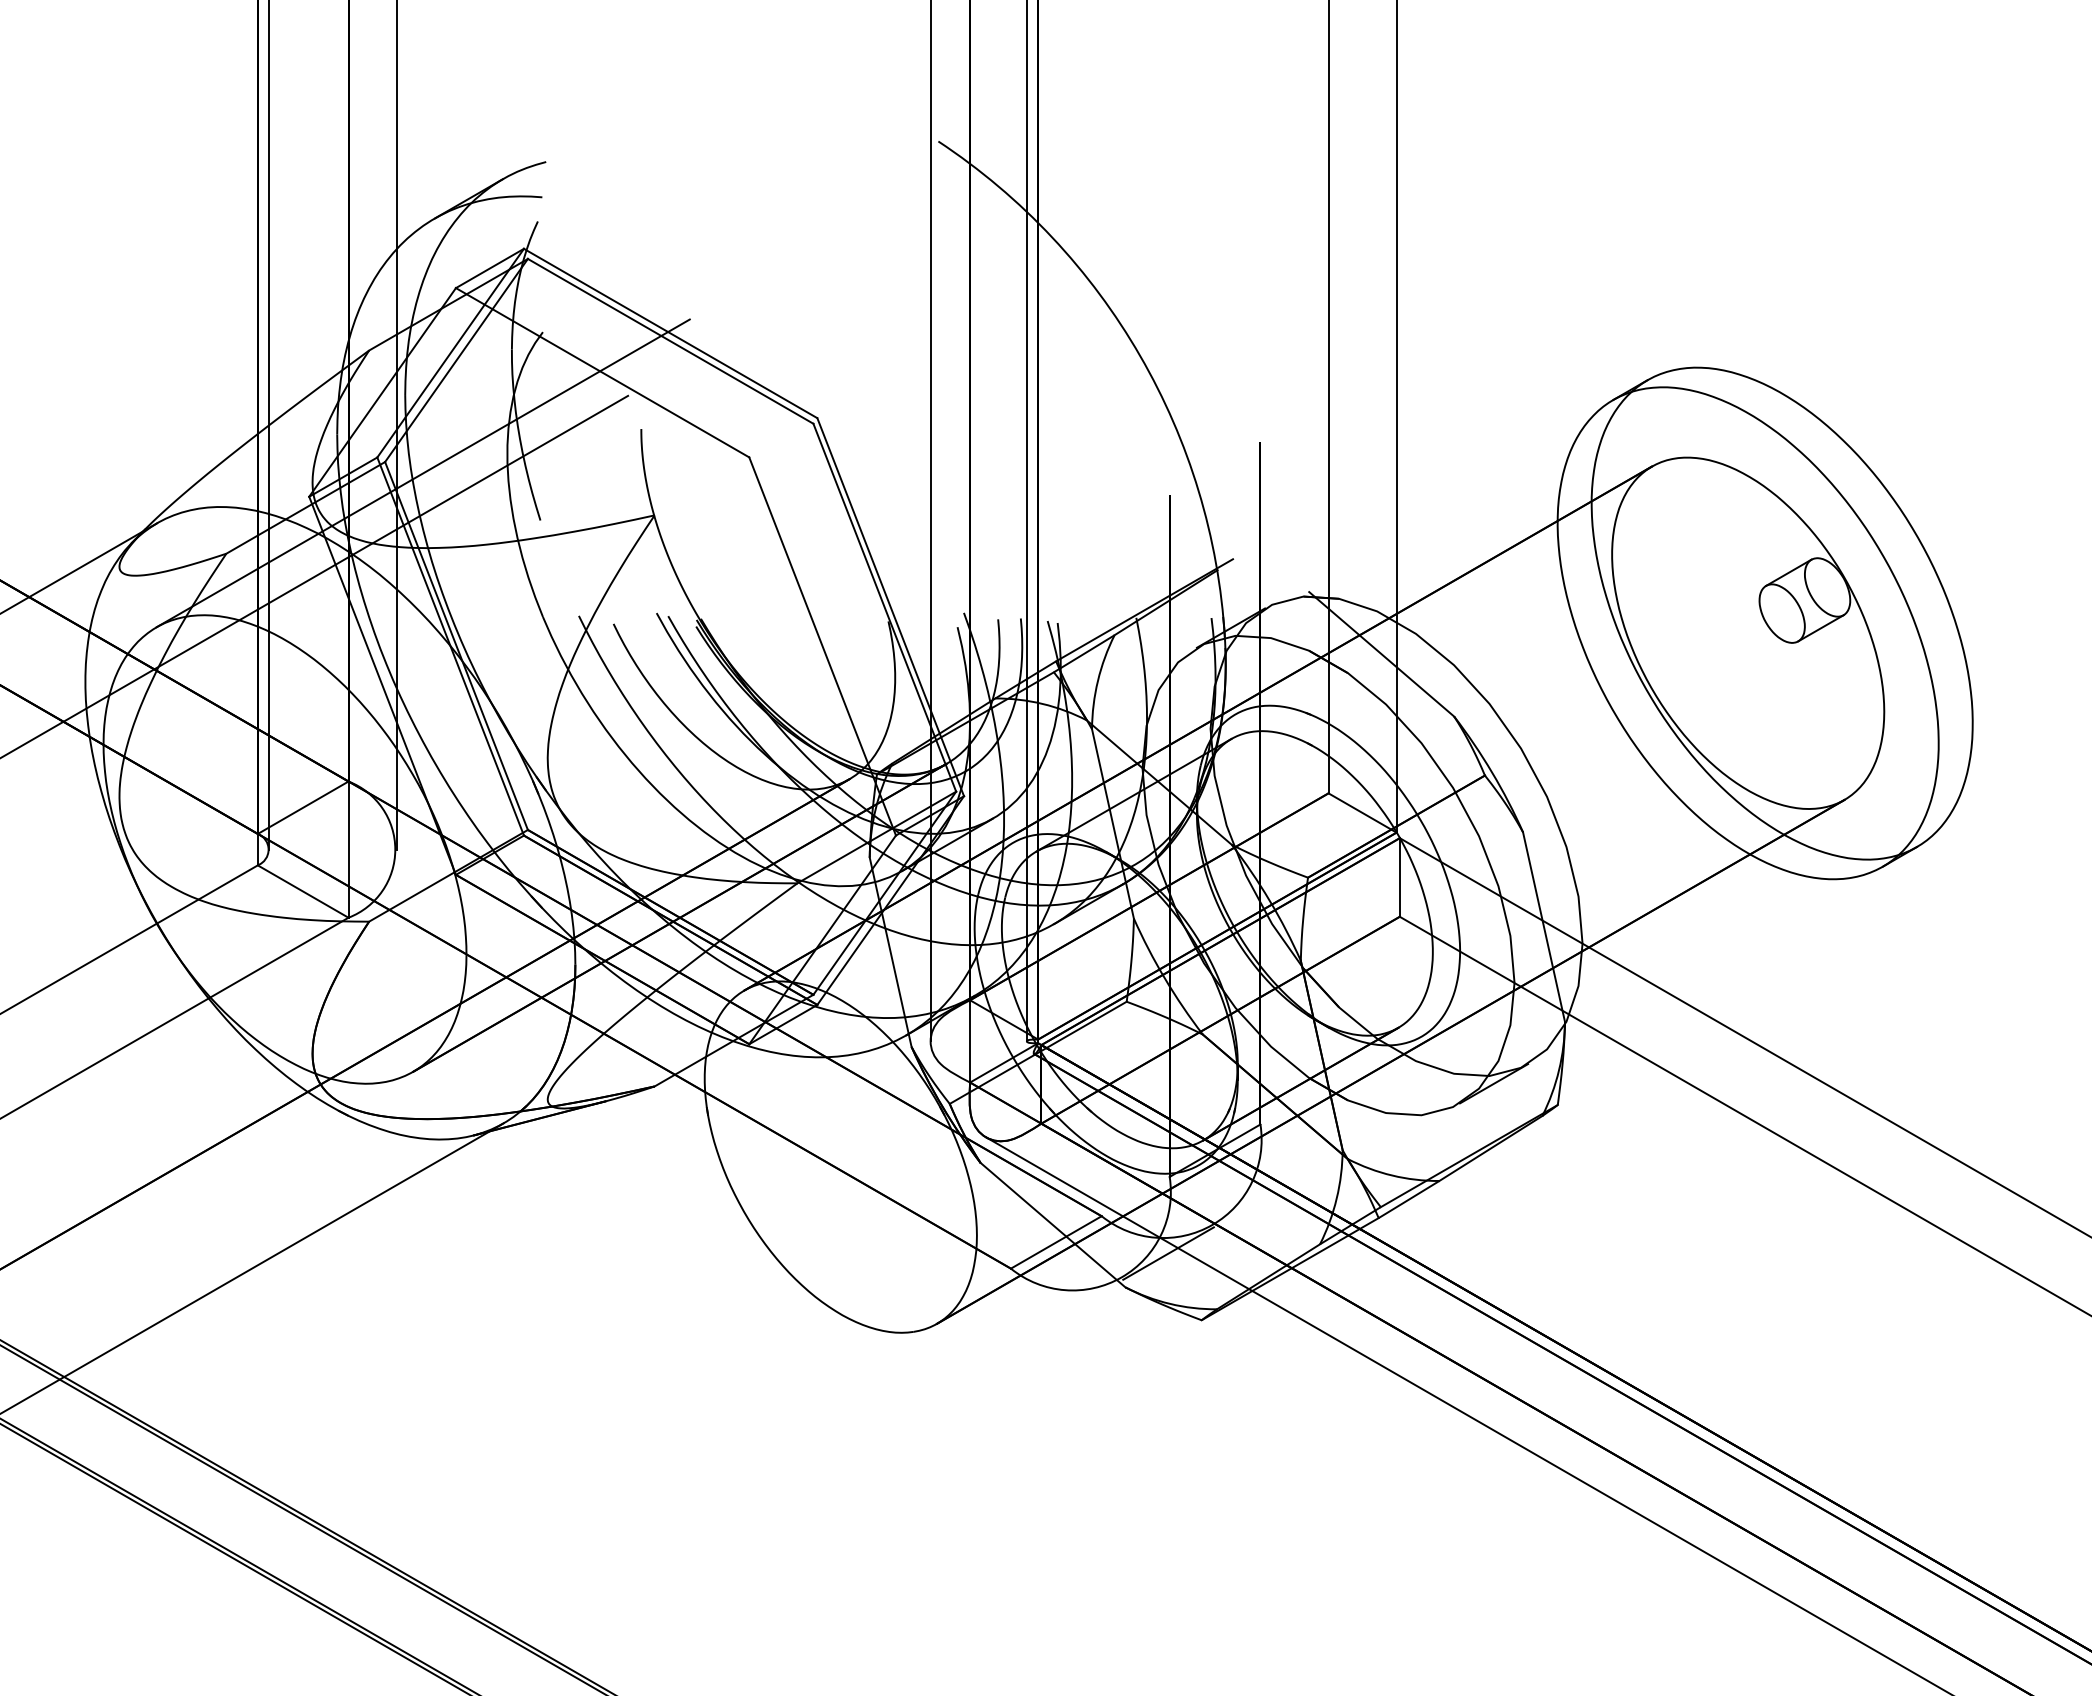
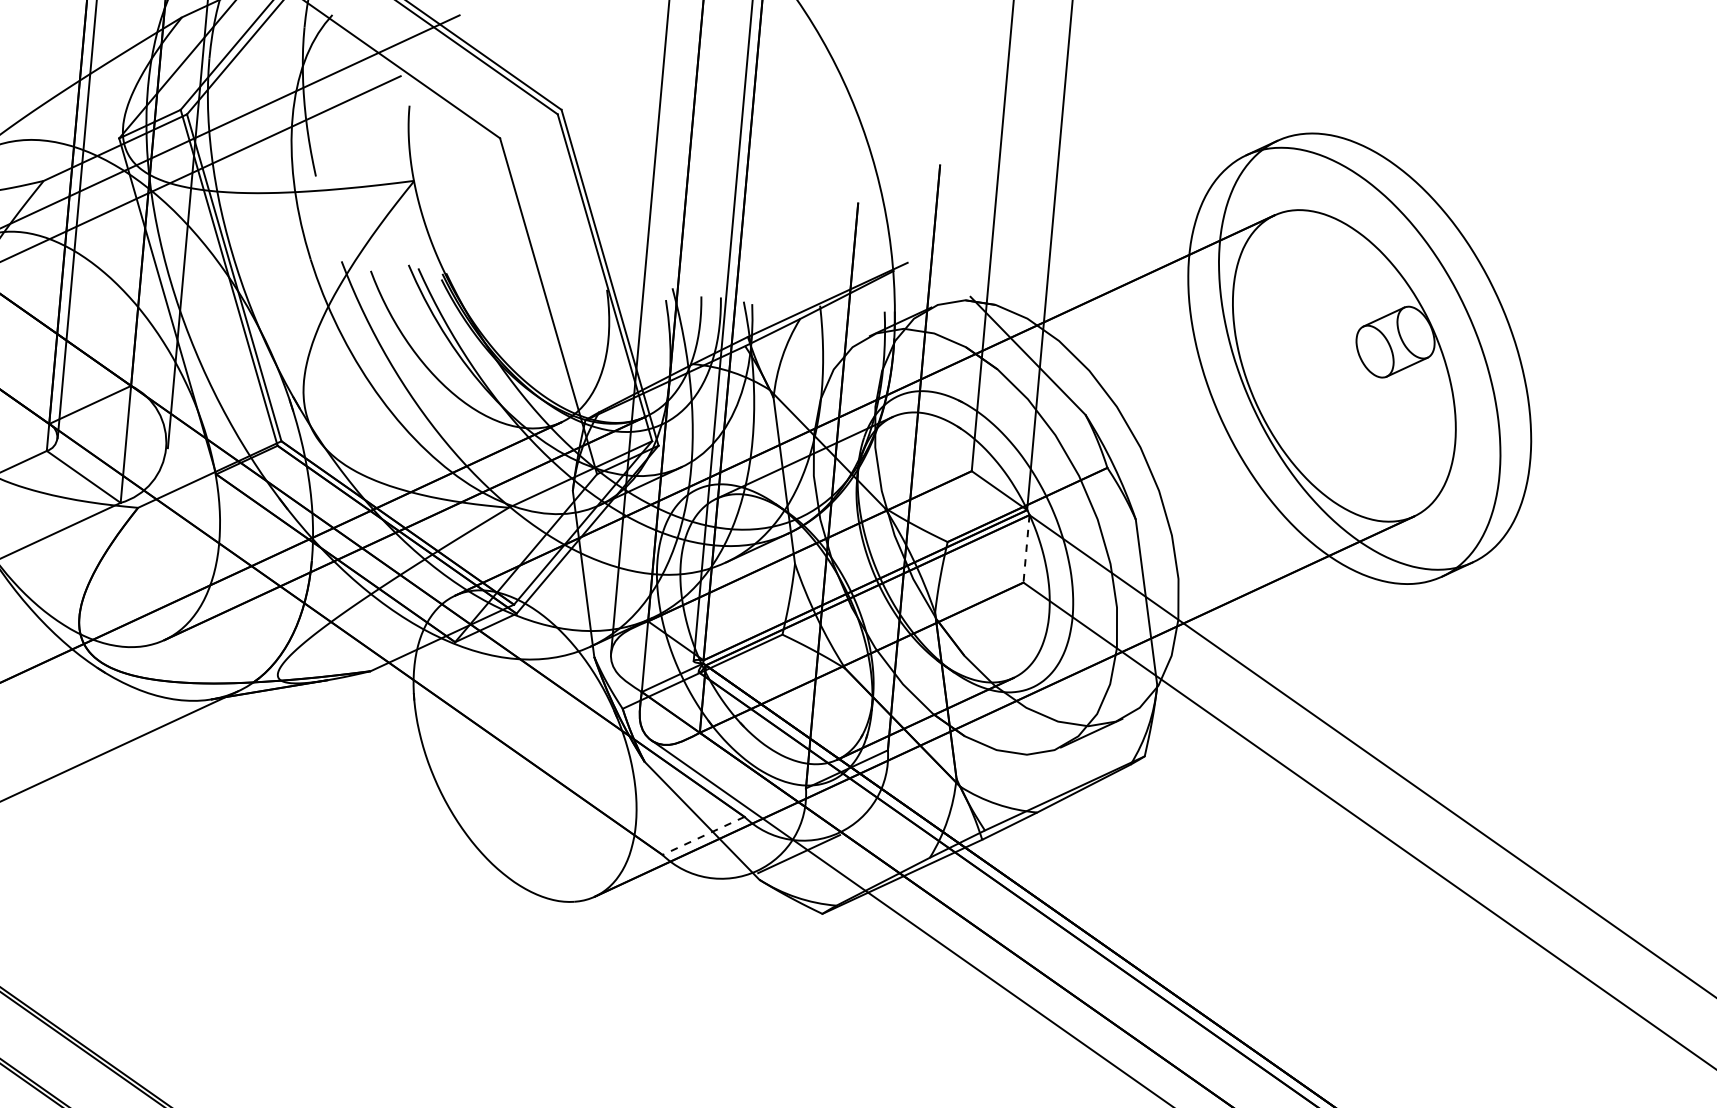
line: (1399, 877) -> (1026, 548), solid -> dashed
line: (1055, 1242) -> (702, 835), solid -> dashed

